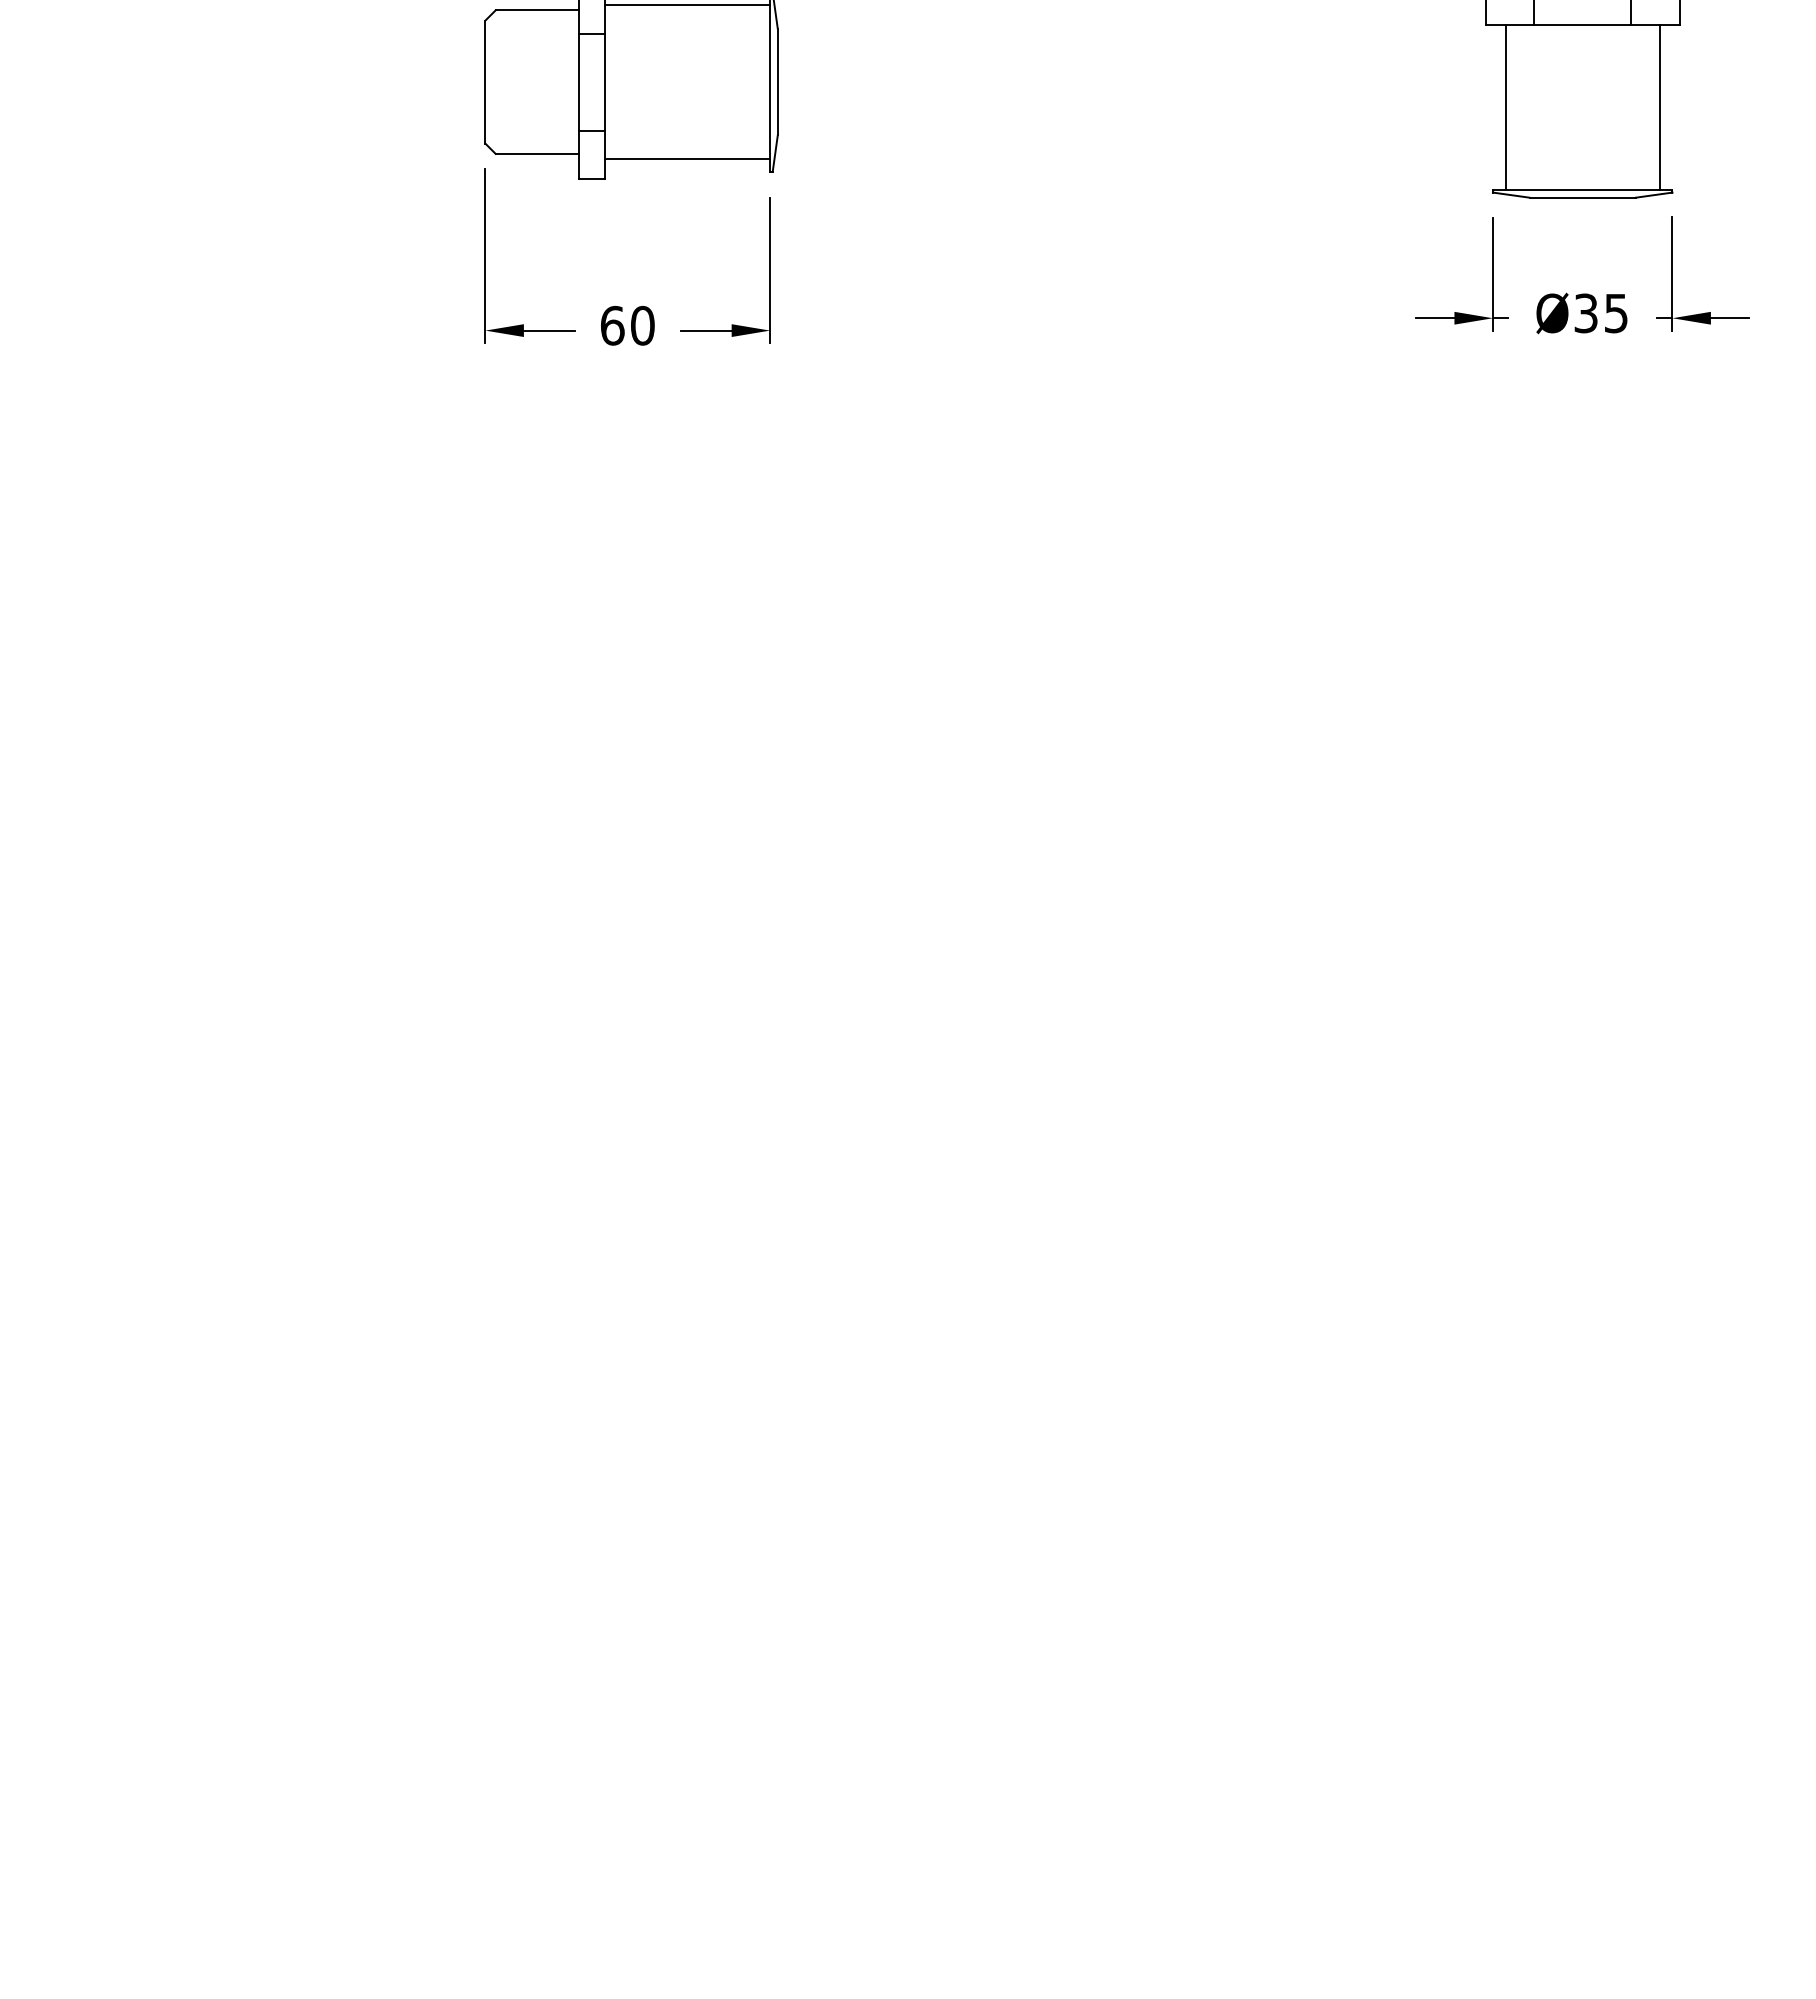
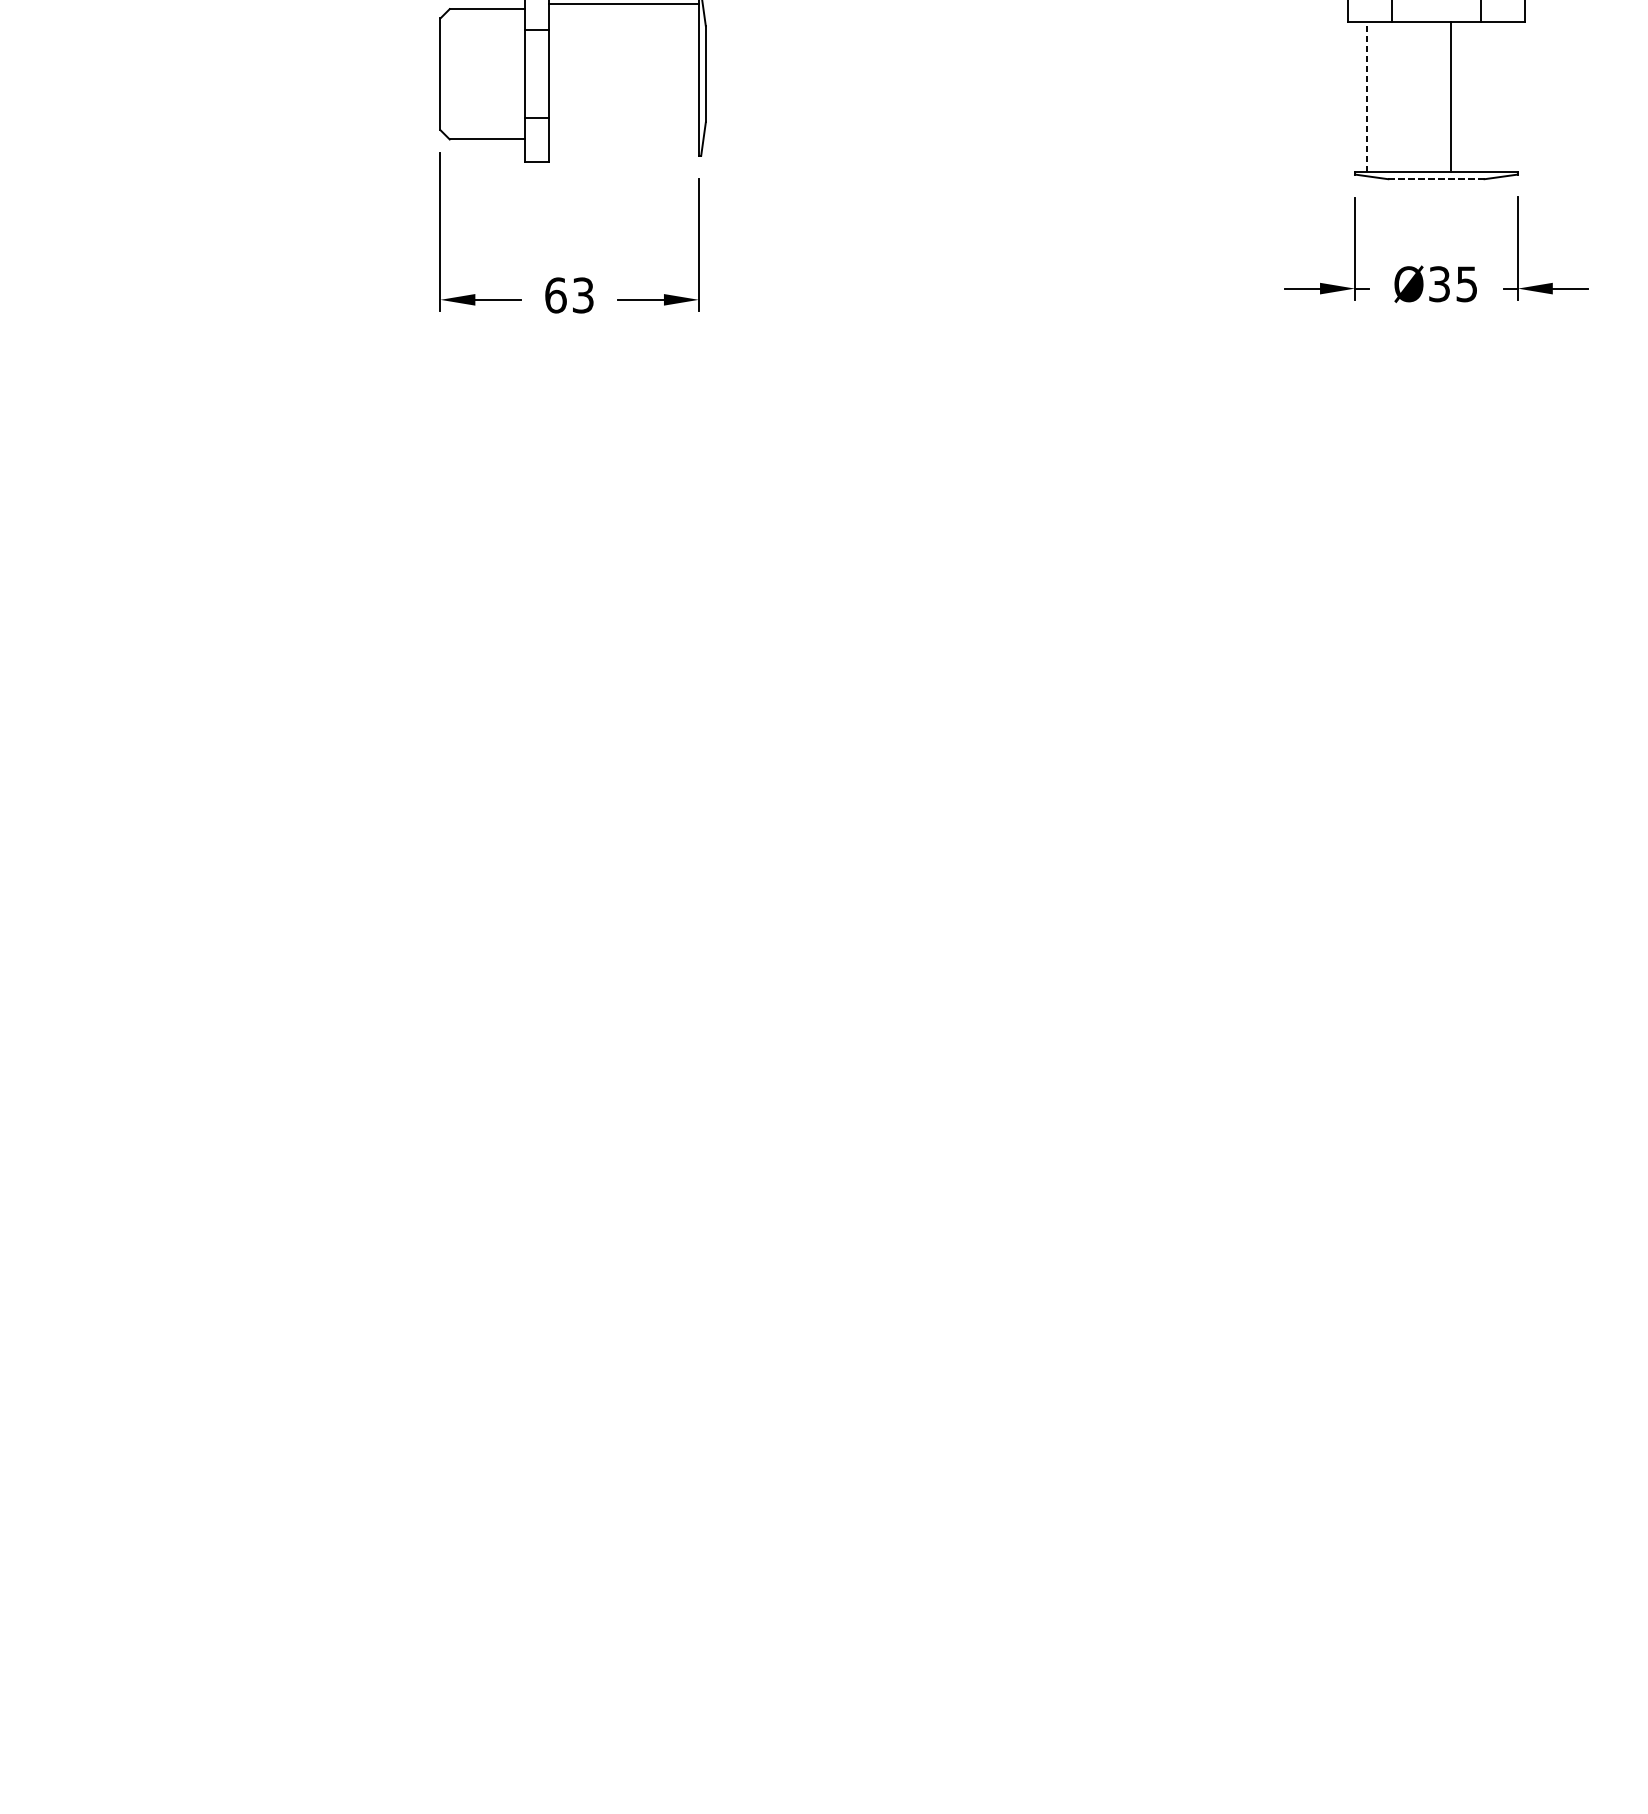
line: (1505, 107) -> (1366, 97), solid -> dashed
line: (1659, 107) -> (1450, 97), moved
line: (687, 159) -> (623, 144), removed
line: (1582, 197) -> (1436, 179), solid -> dashed
text: (642, 325) -> (583, 295), 60 -> 63

